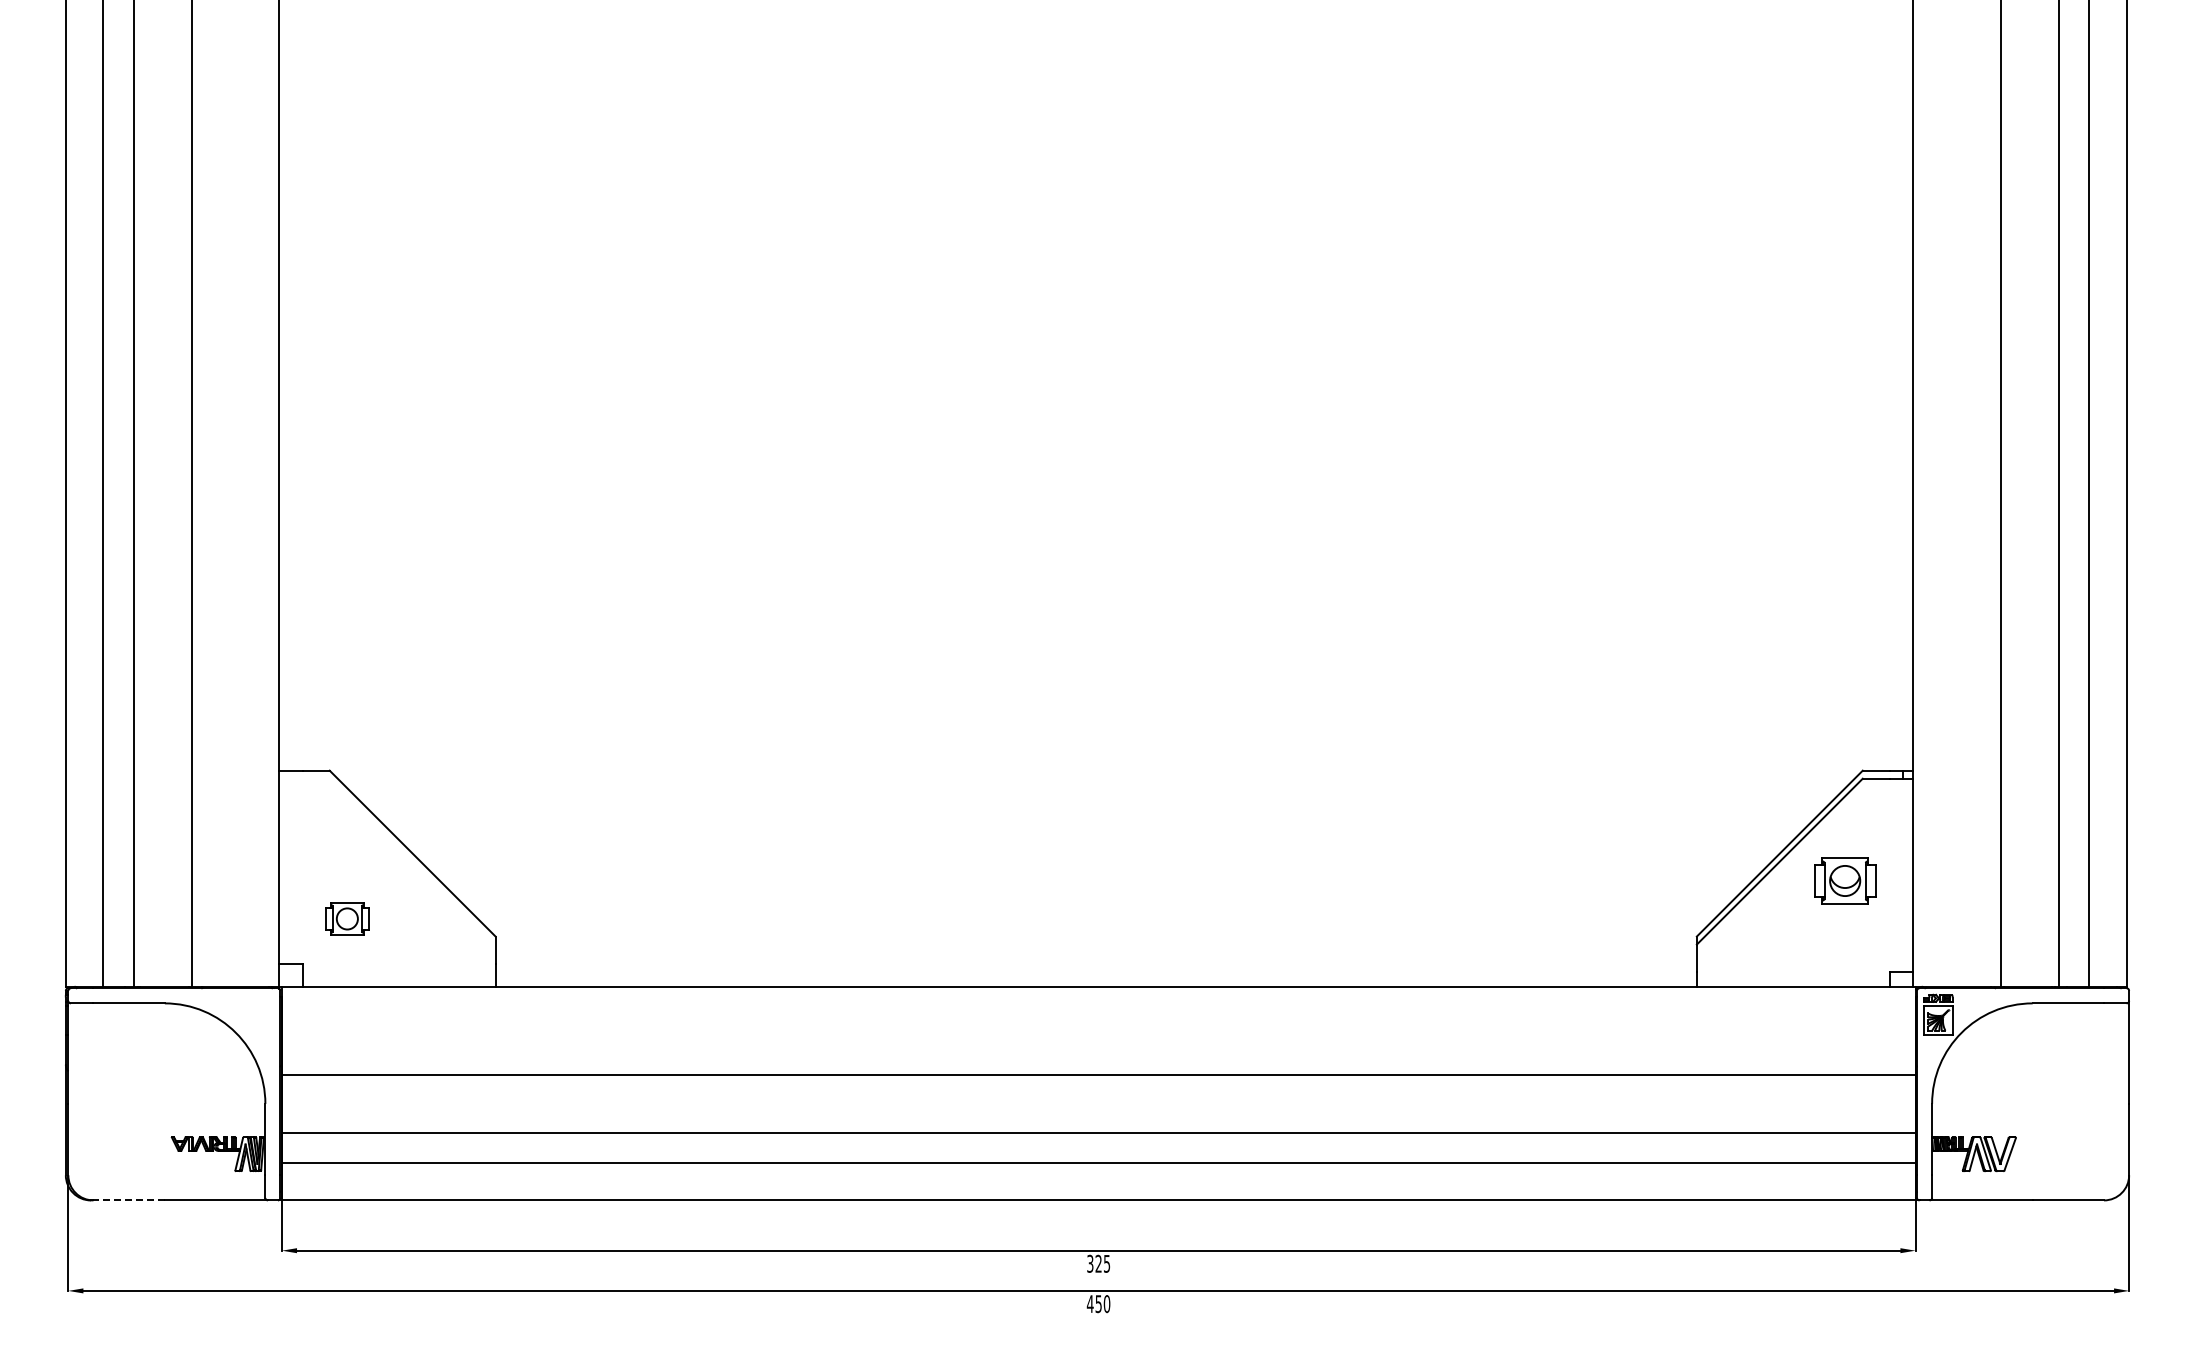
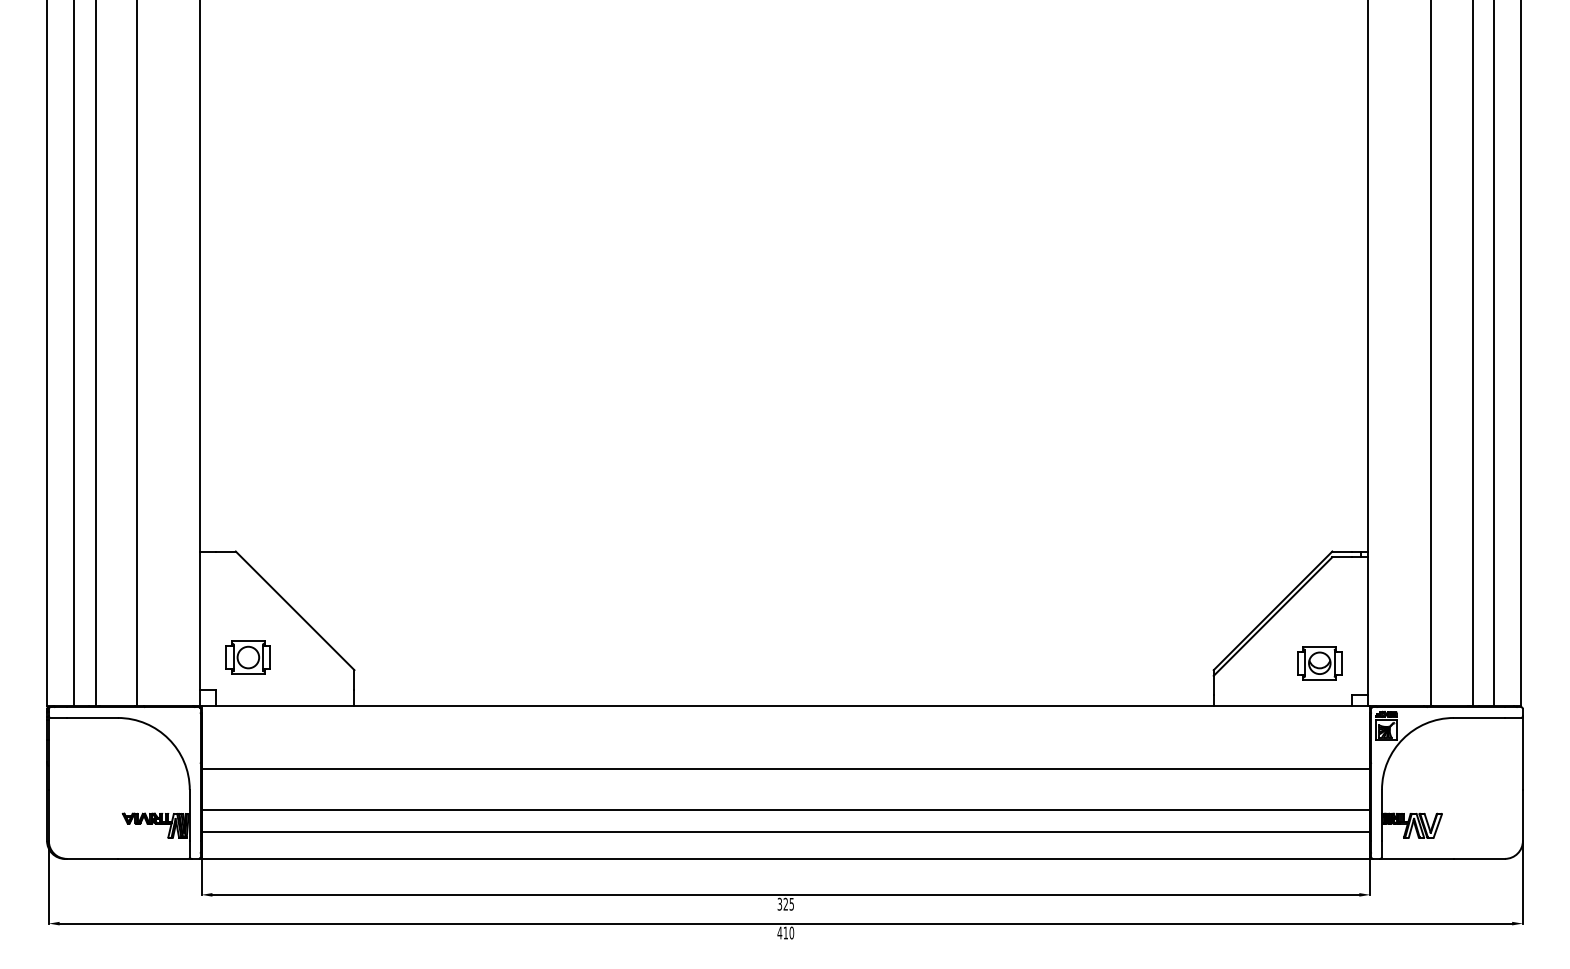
part: (1845, 880) -> (1320, 662), moved
part: (347, 918) -> (248, 657), size x1.43
line: (129, 1200) -> (92, 858), dashed -> solid
text: (1098, 1304) -> (785, 933), 450 -> 410

